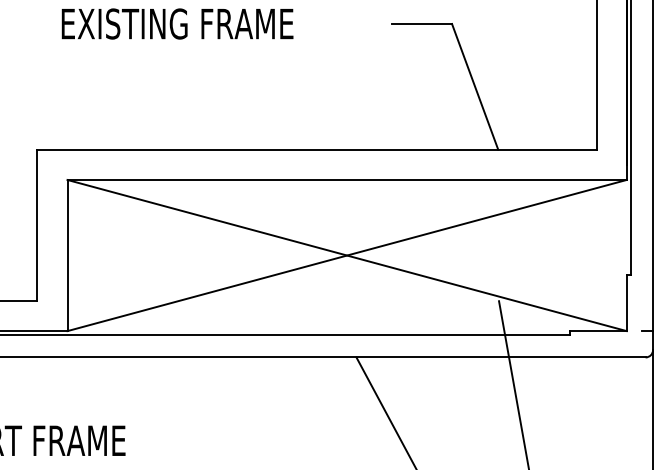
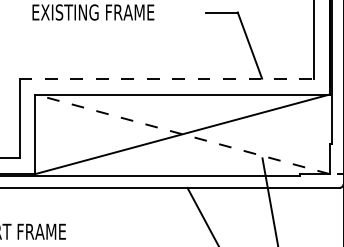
line: (318, 149) -> (167, 78), solid -> dashed
line: (346, 255) -> (182, 134), solid -> dashed

